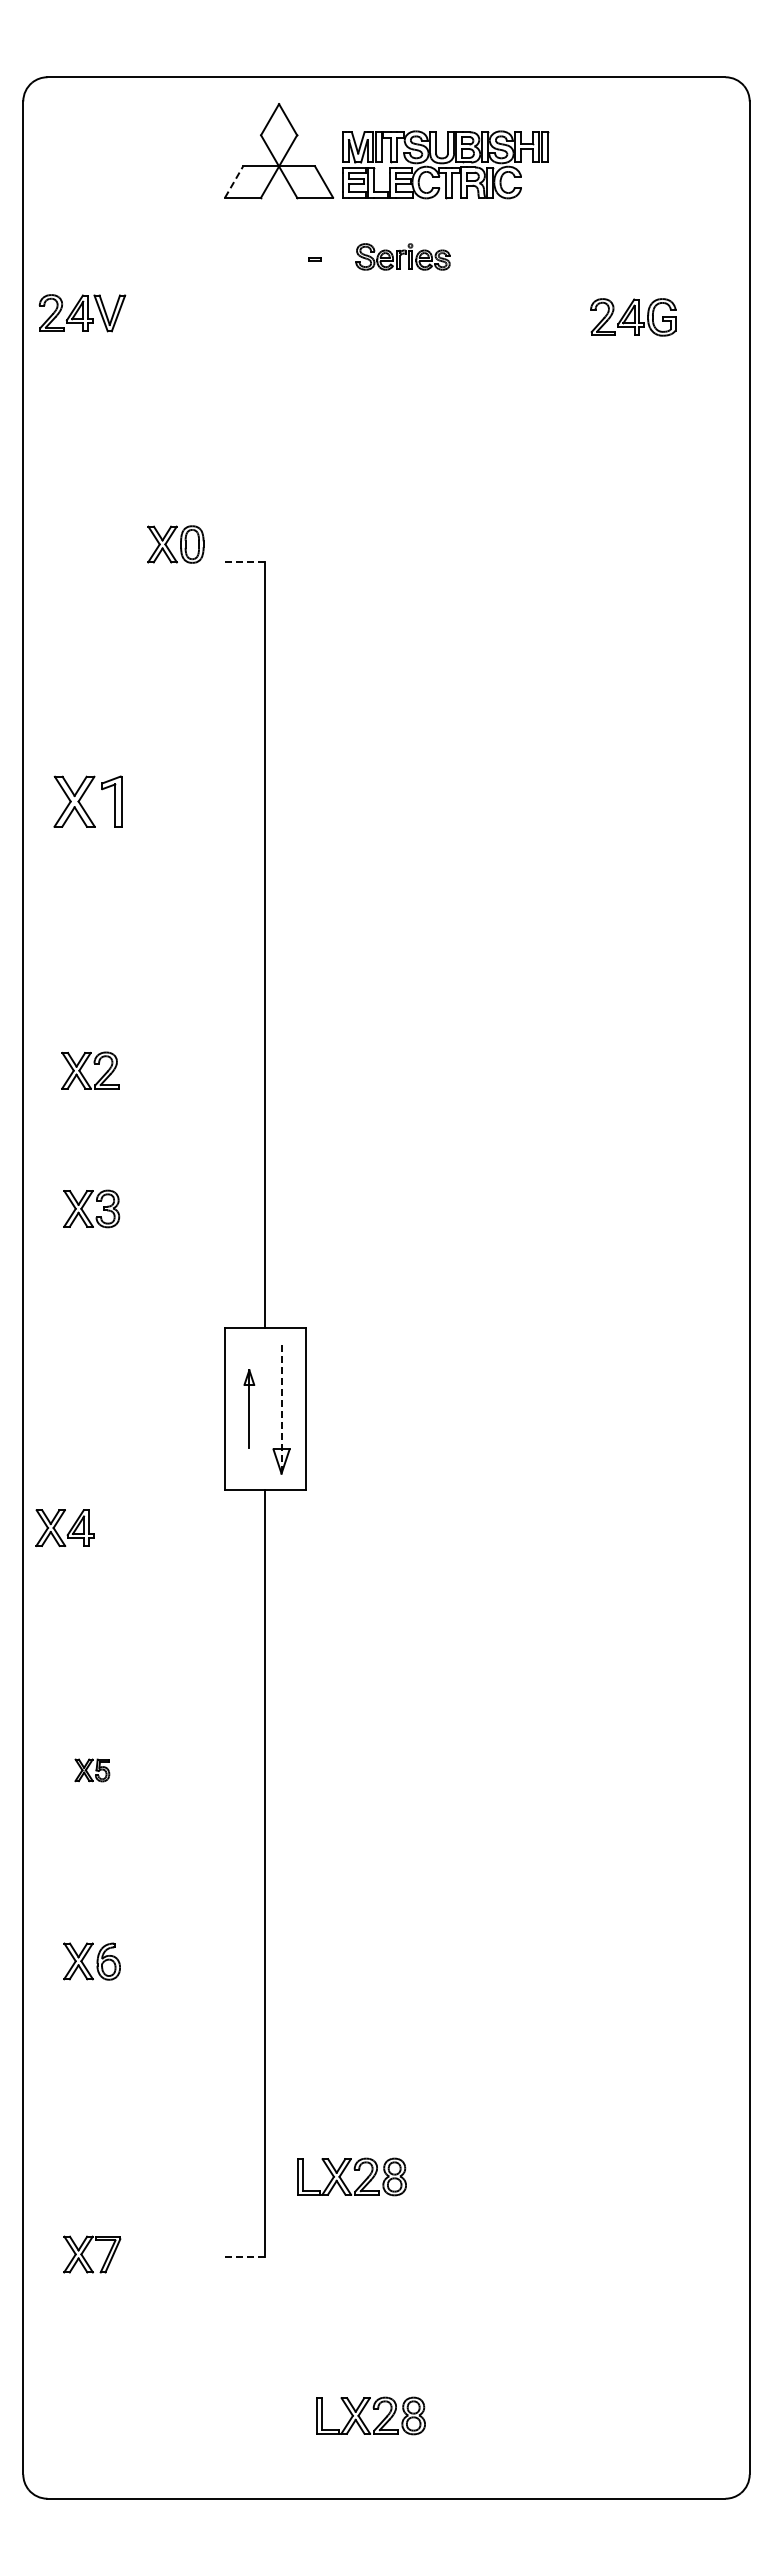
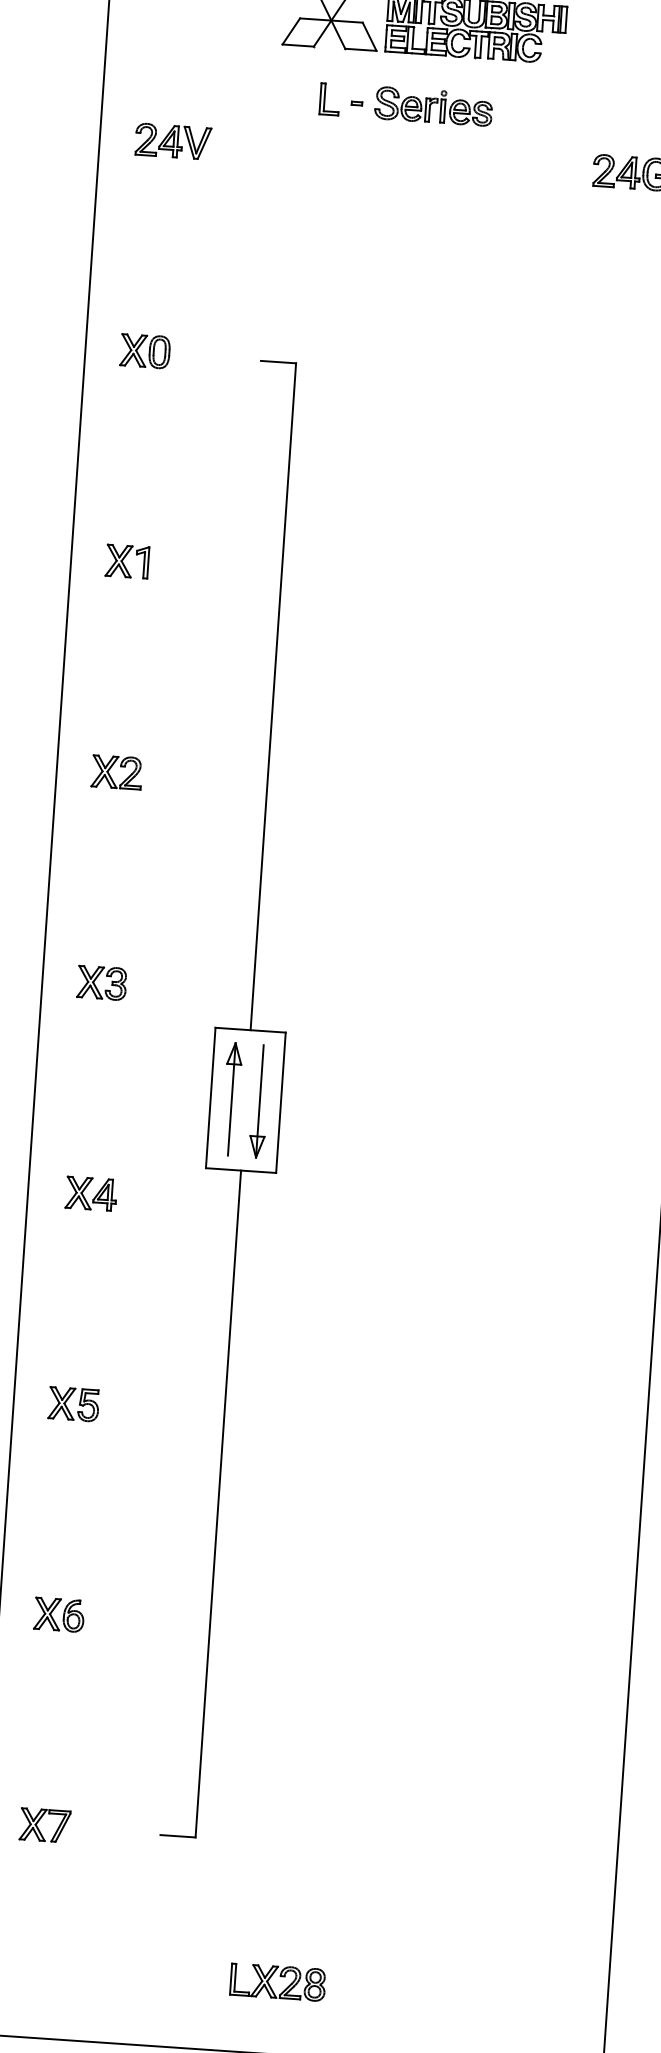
line: (234, 181) -> (291, 30), dashed -> solid
part: (283, 256) -> (329, 99), added
part: (402, 256) -> (433, 106), size x1.43
part: (82, 313) -> (173, 141), moved
part: (175, 544) -> (144, 351), moved
line: (245, 561) -> (278, 362), dashed -> solid
part: (87, 801) -> (127, 561), size x0.71
part: (94, 1064) -> (120, 767), moved
part: (85, 1204) -> (96, 978), moved
part: (249, 1408) -> (232, 1098), size x1.67
line: (281, 1409) -> (259, 1101), dashed -> solid
part: (64, 1527) -> (91, 1193), moved
part: (92, 1770) -> (74, 1404), size x1.67
part: (91, 1961) -> (58, 1614), moved
part: (354, 2170) -> (278, 1767), removed
line: (244, 2256) -> (177, 1836), dashed -> solid

